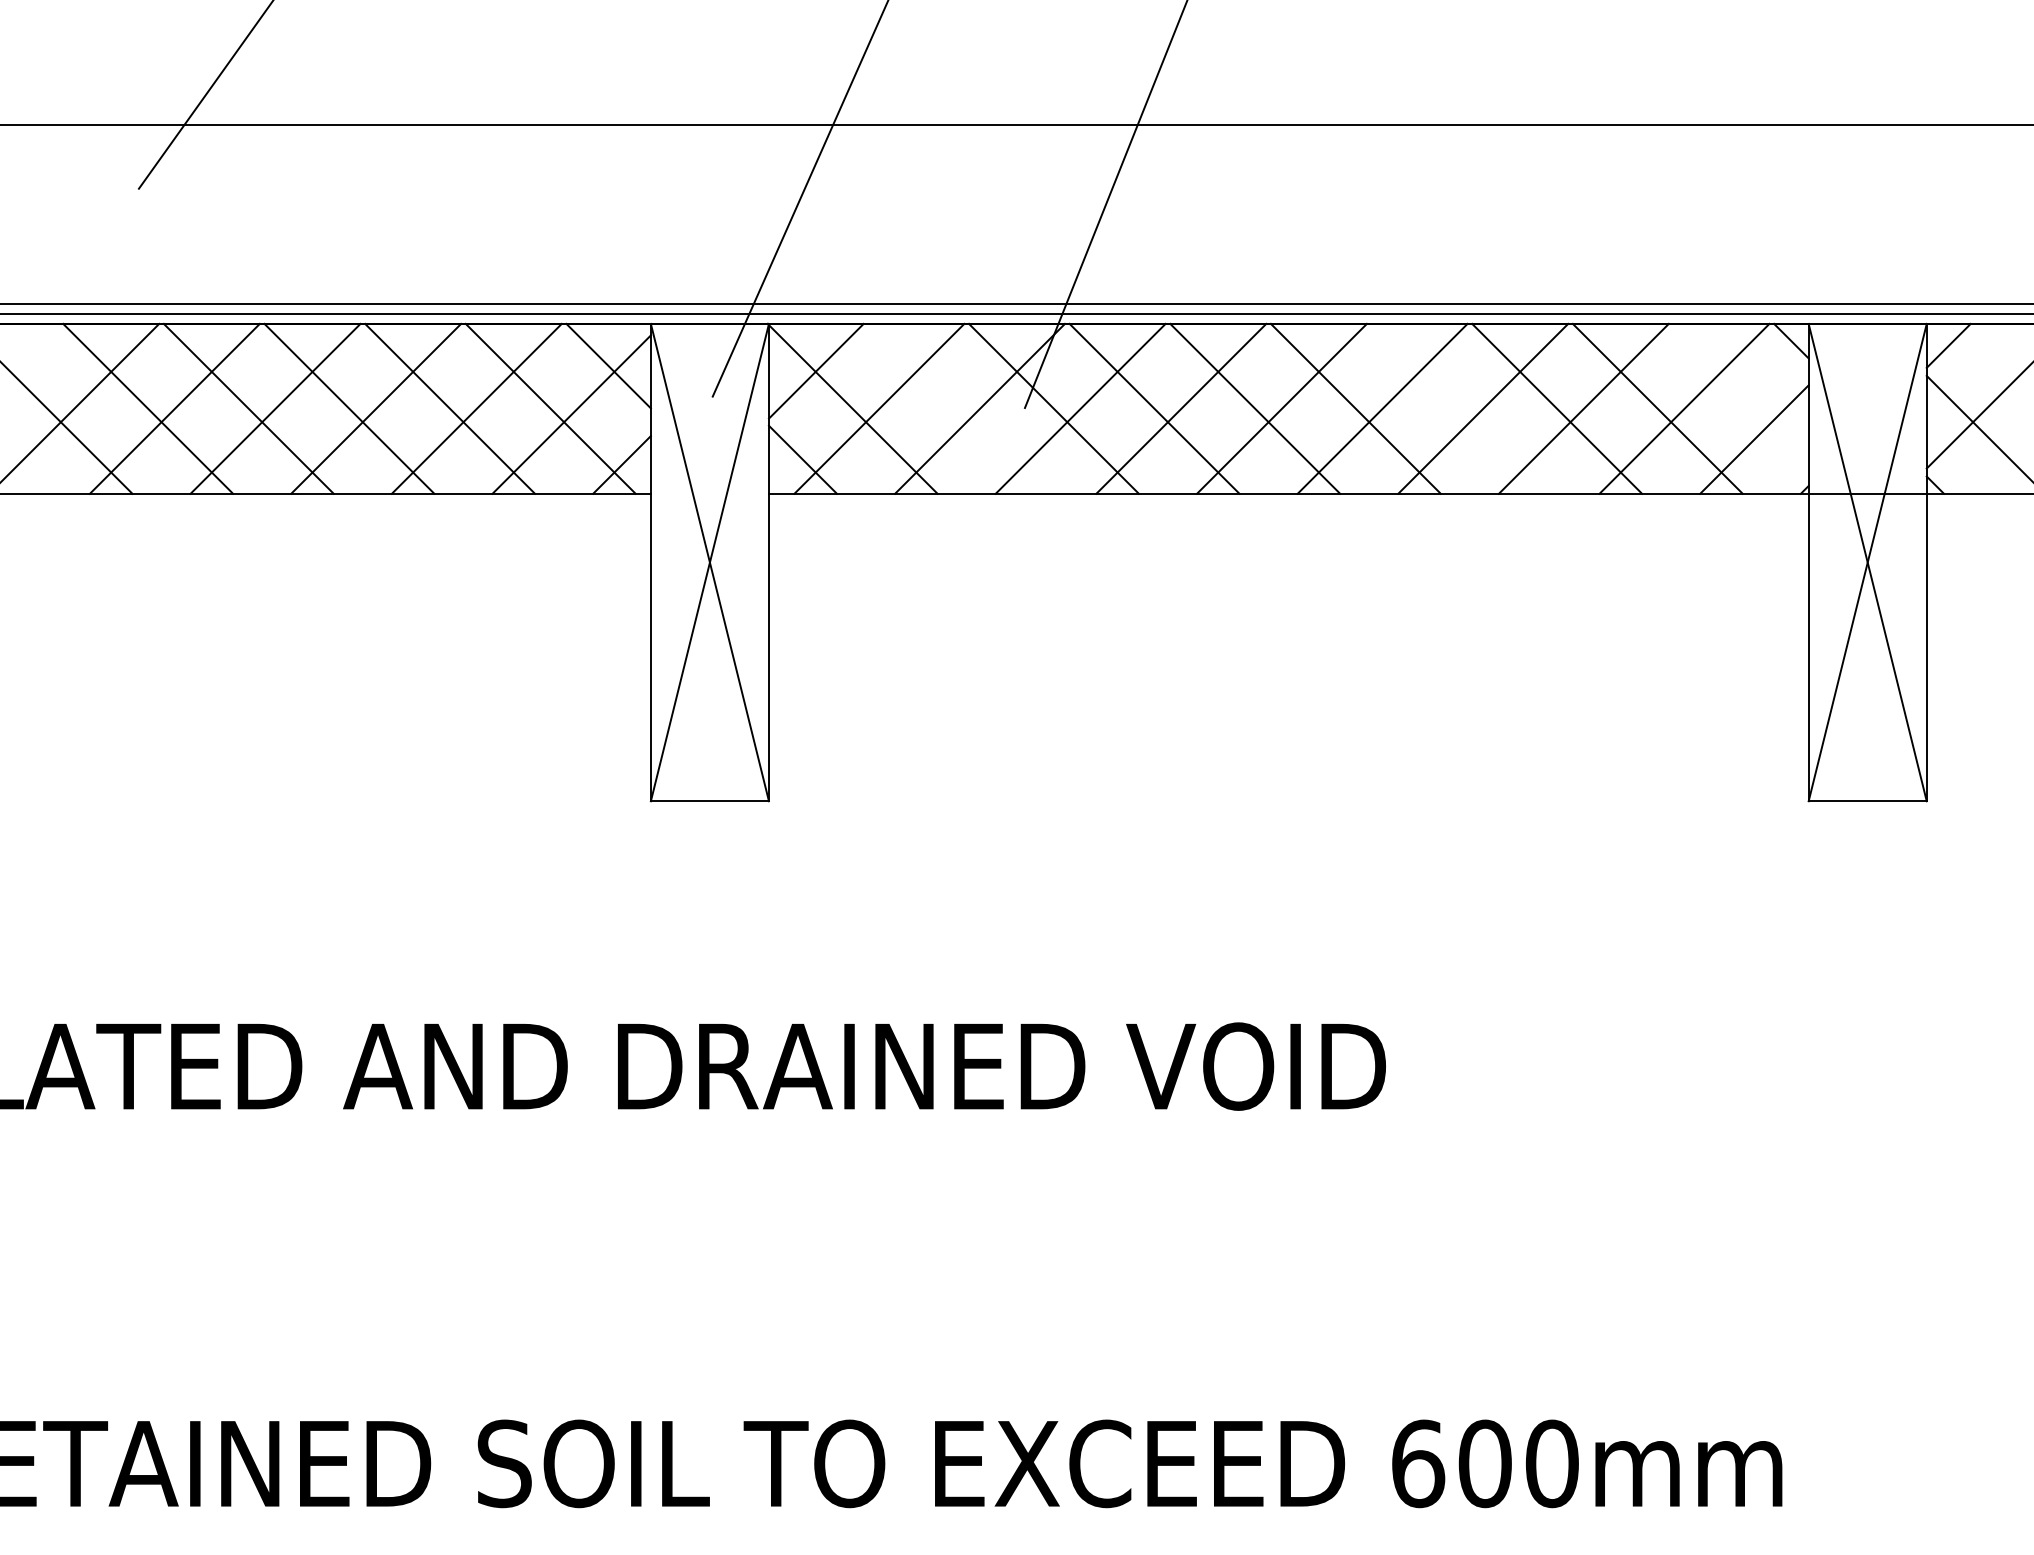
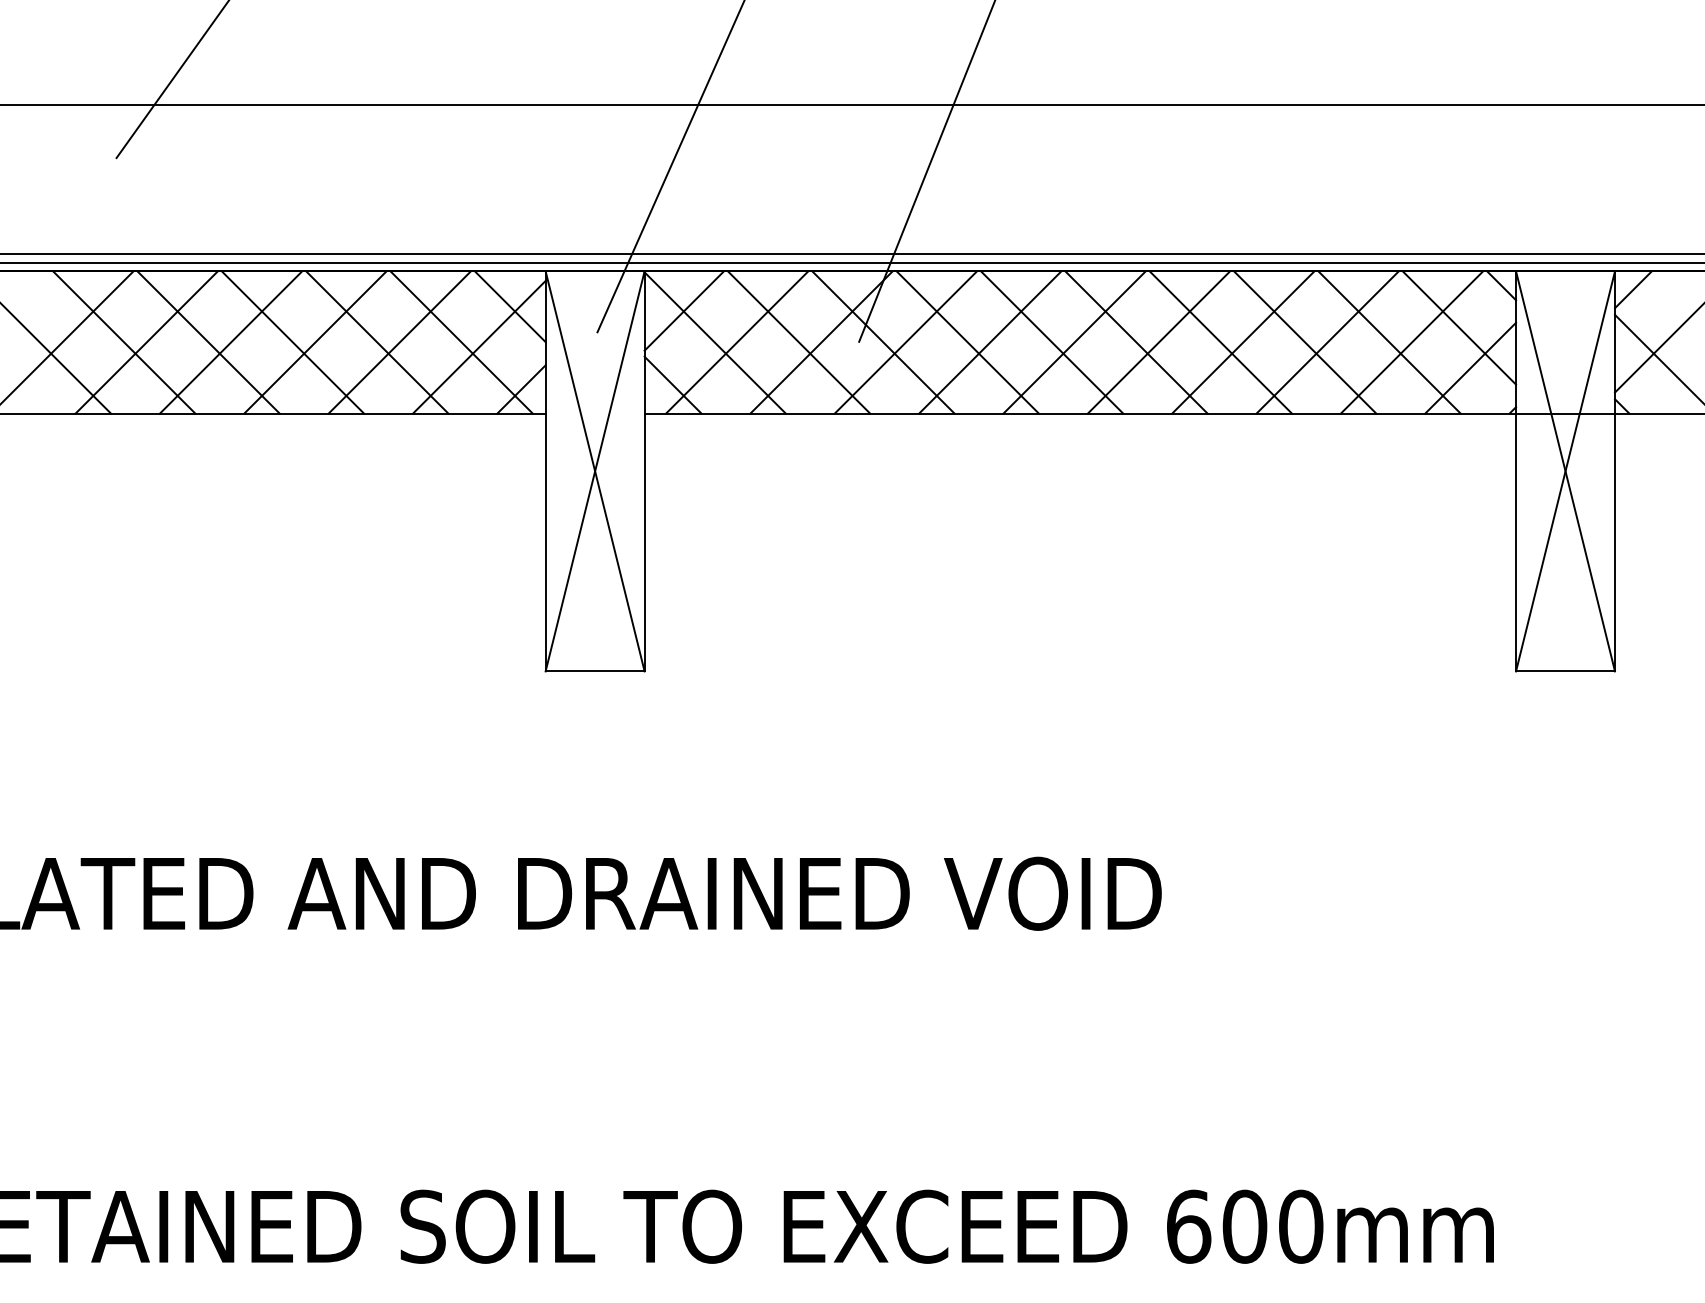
line: (1741, 390) -> (1459, 327), added
line: (952, 408) -> (798, 342), added
line: (1456, 408) -> (1220, 342), added

